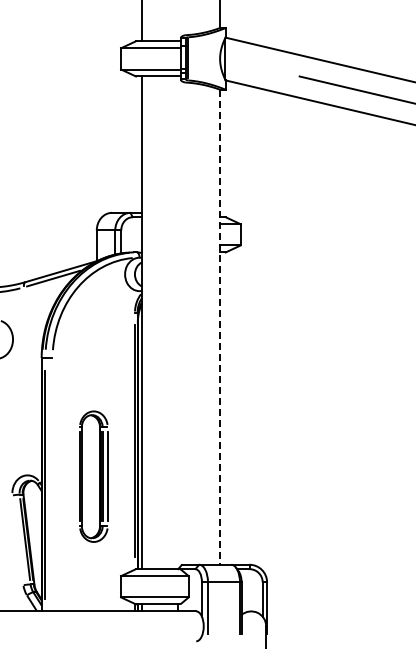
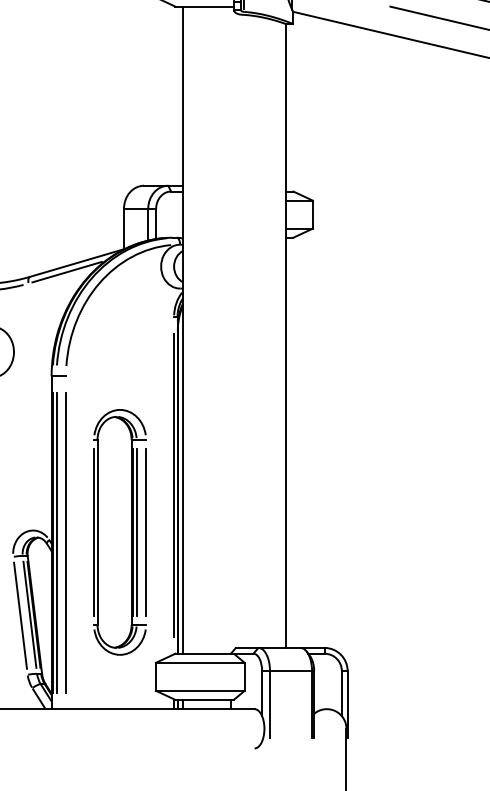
line: (220, 327) -> (286, 336), dashed -> solid
part: (93, 476) -> (119, 532), size x1.43
line: (52, 484) -> (65, 542), added
line: (17, 539) -> (19, 614), added

